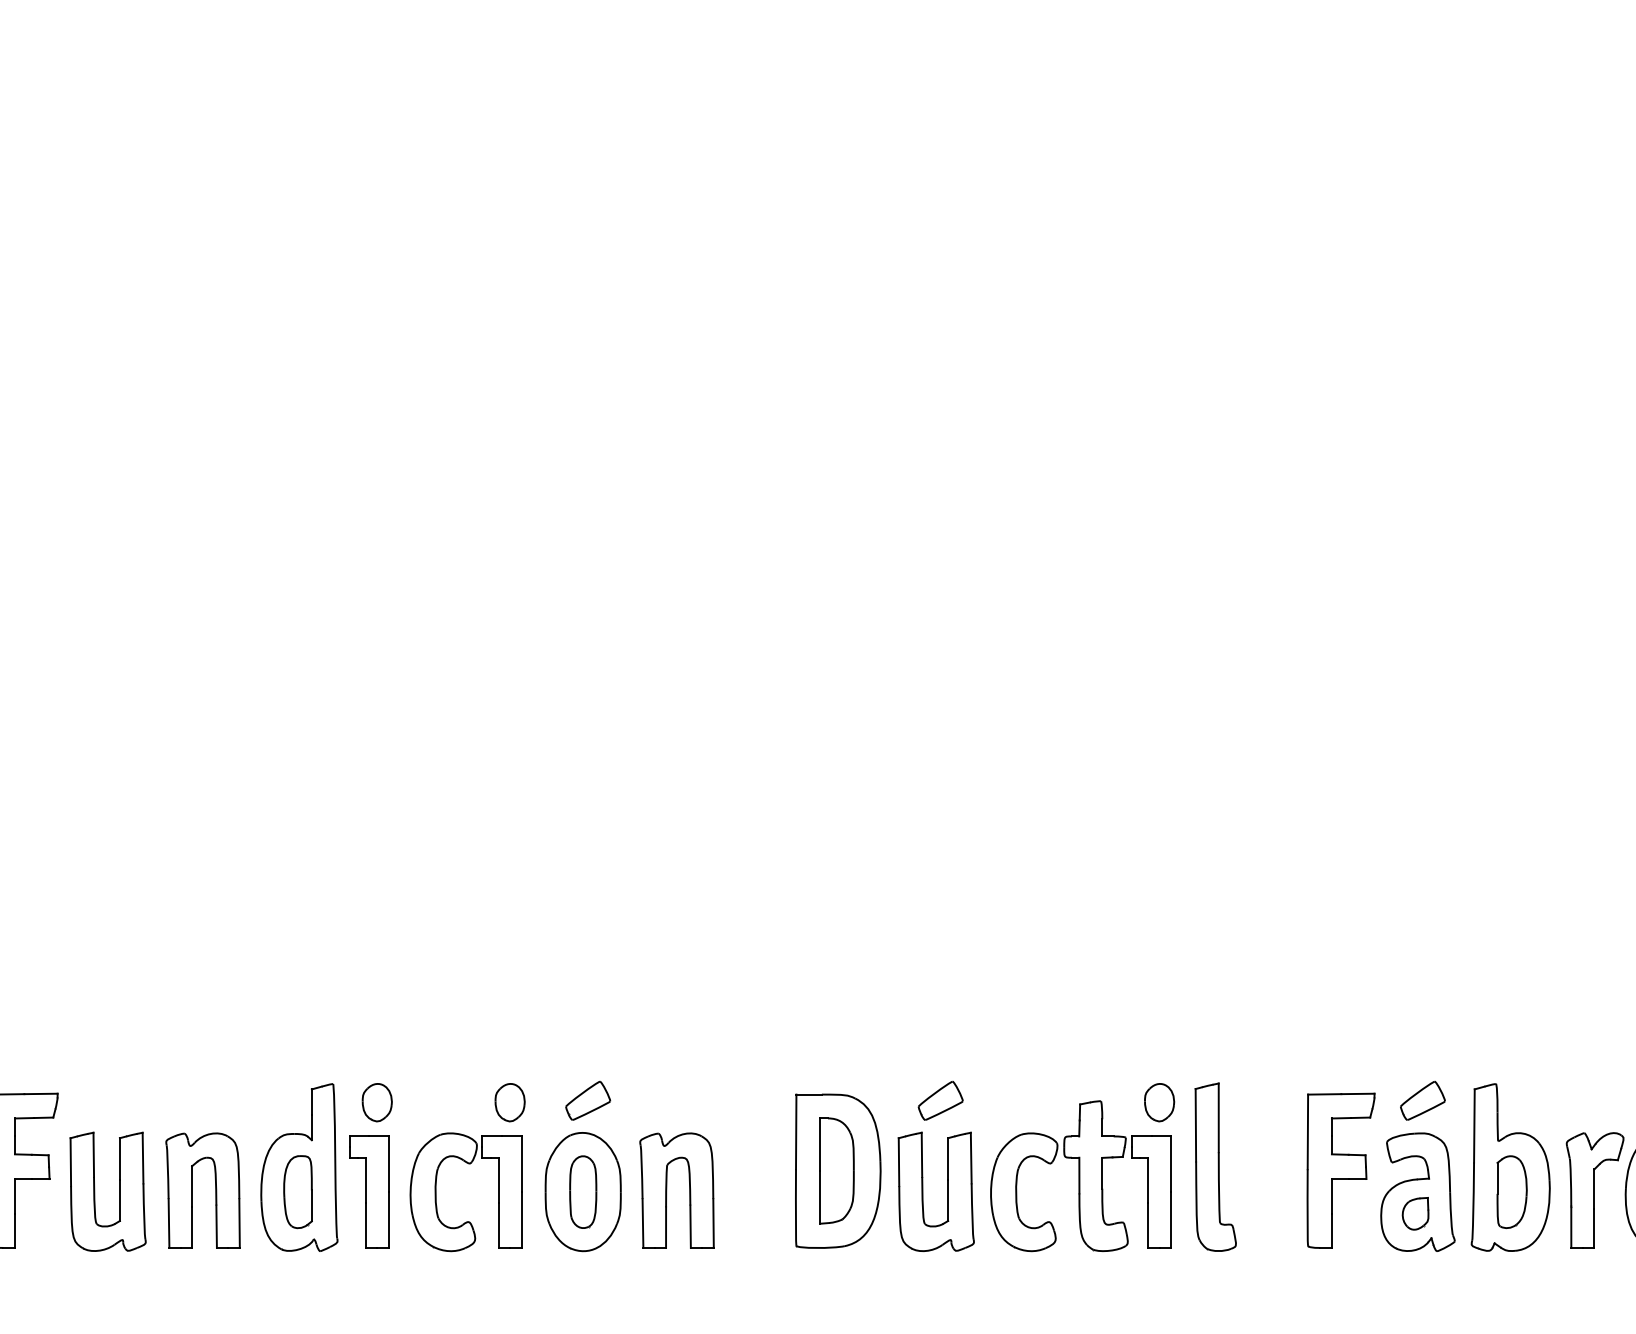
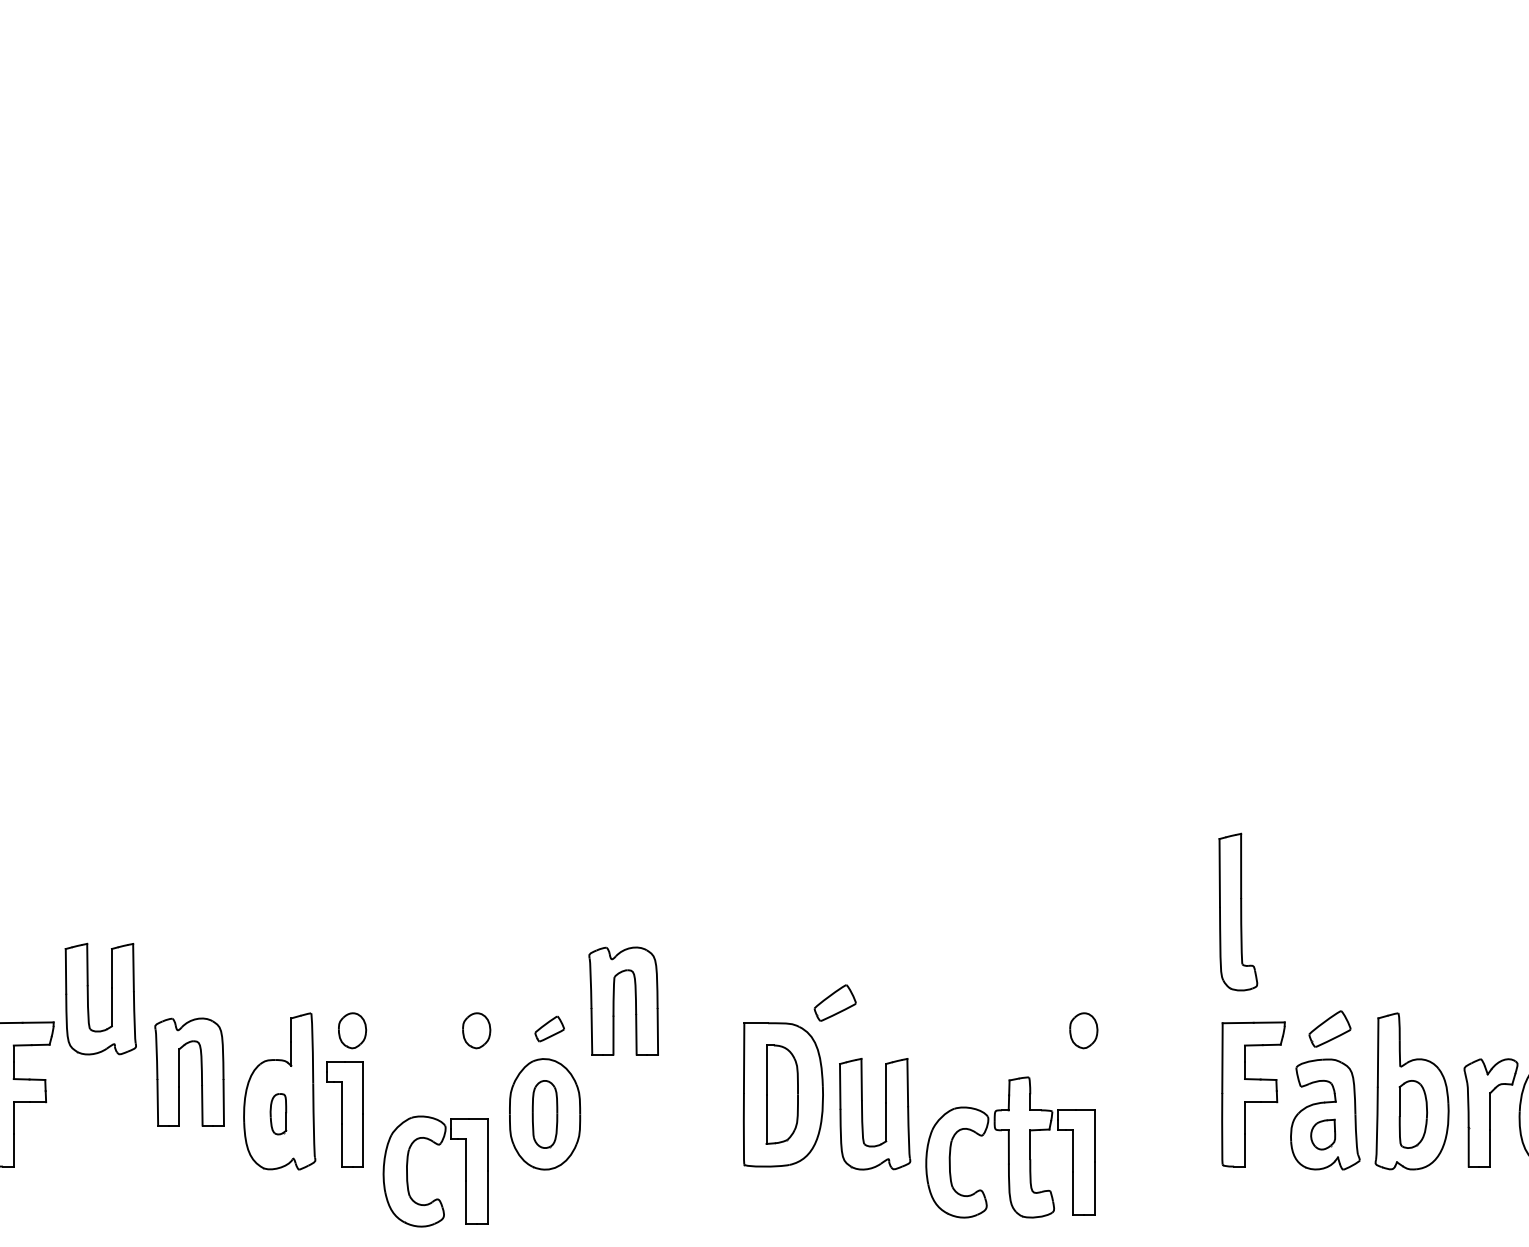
part: (588, 1100) -> (549, 1028), size x0.7
part: (939, 1100) -> (834, 1002), moved
part: (468, 1164) -> (437, 1145), moved
part: (1215, 1166) -> (1238, 911), moved
part: (1081, 1176) -> (1010, 1147), moved
part: (192, 1190) -> (179, 1071), moved
part: (667, 1190) -> (614, 1000), moved
part: (119, 1191) -> (111, 998), moved
part: (298, 1191) -> (278, 1113), size x0.6

